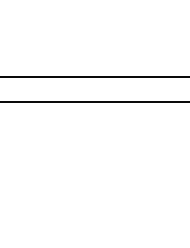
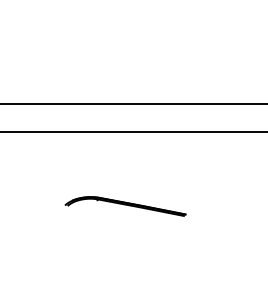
part: (66, 169) -> (125, 206), added

